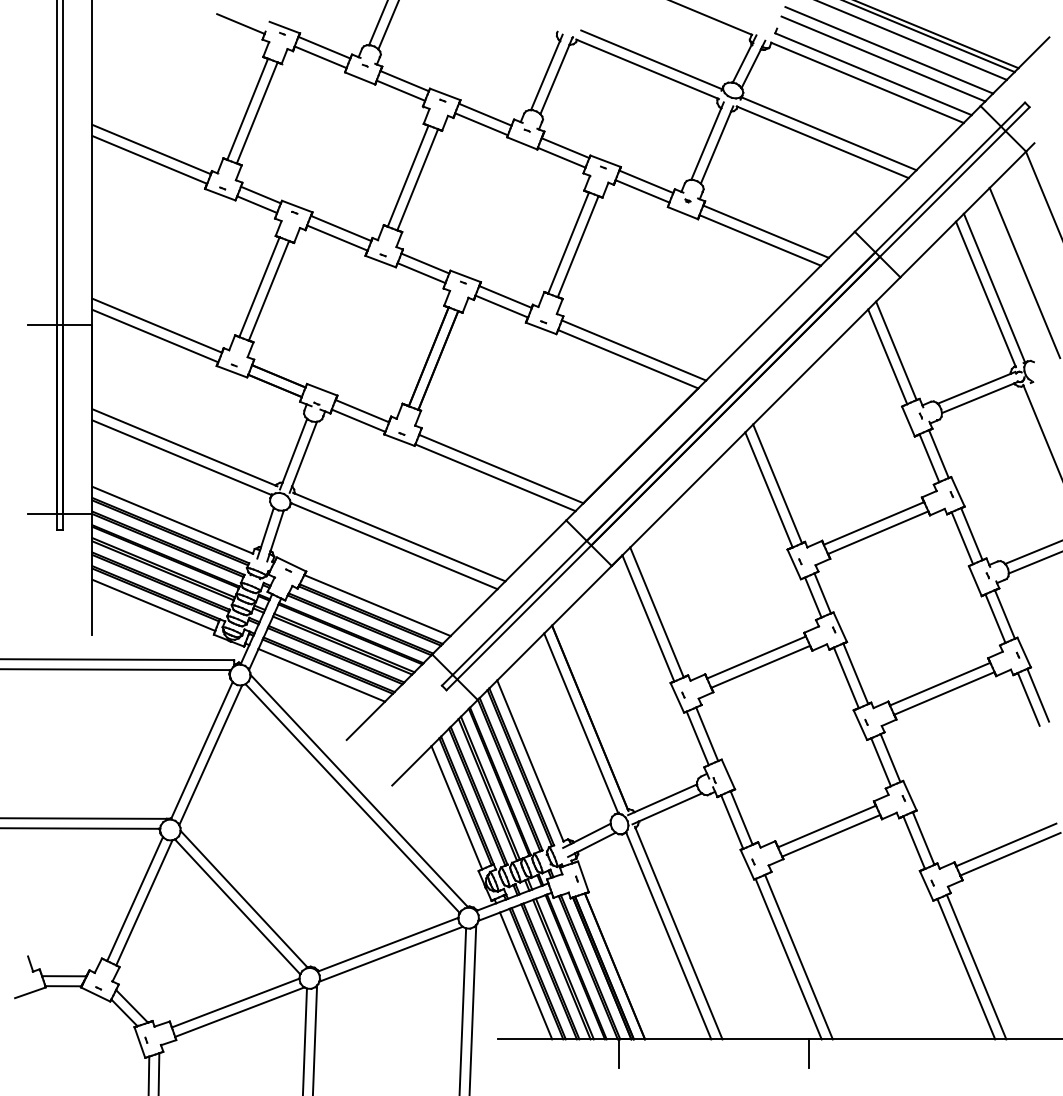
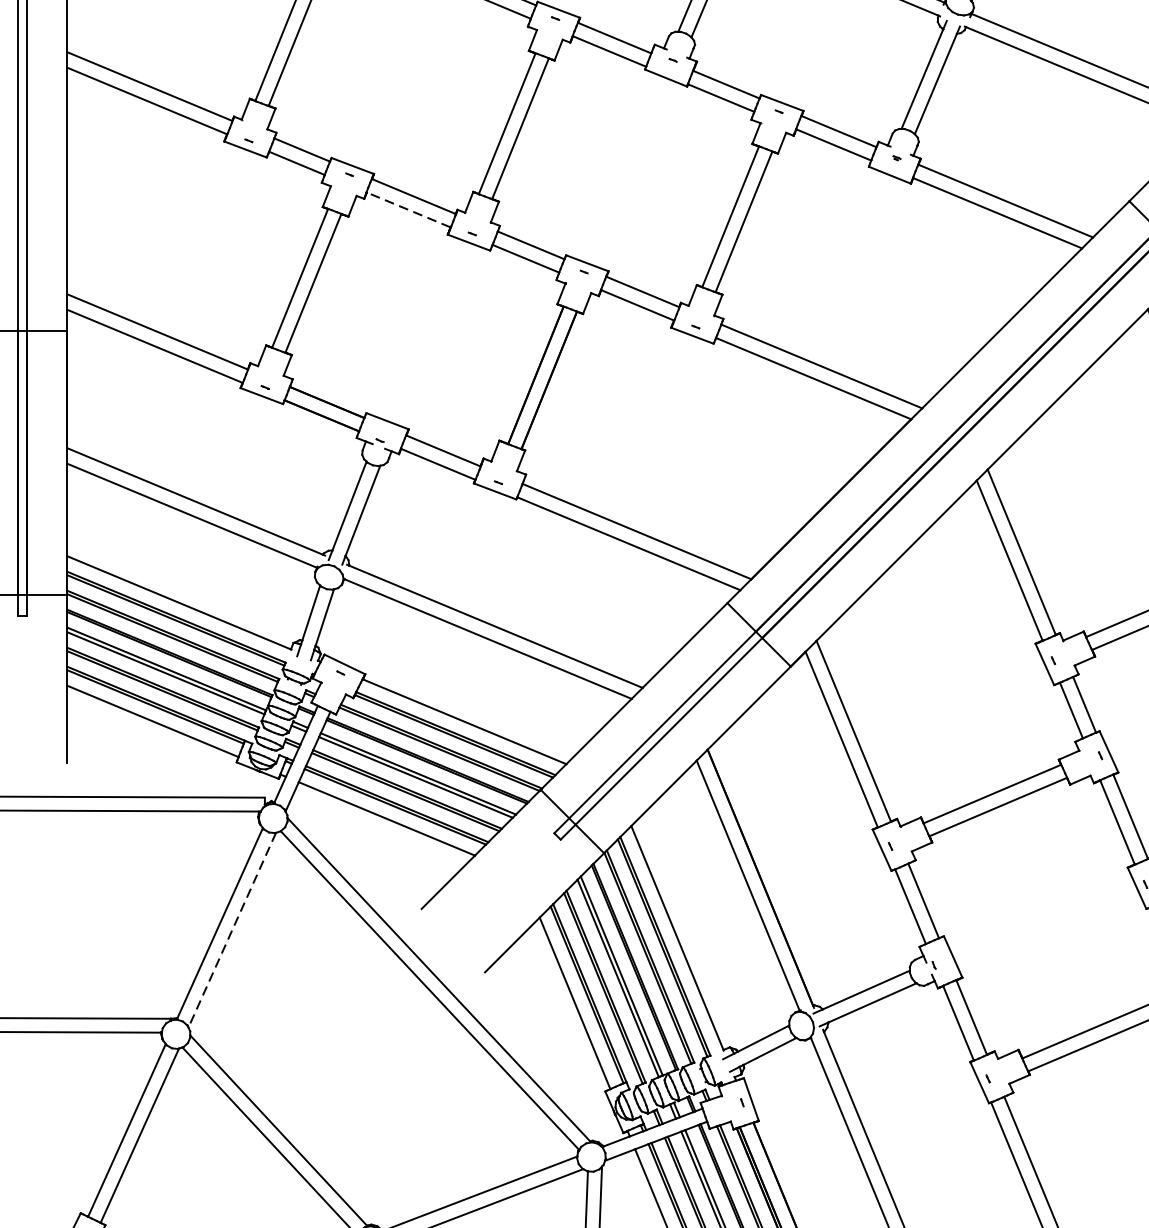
line: (337, 238) -> (408, 210), solid -> dashed
line: (210, 755) -> (231, 930), solid -> dashed

